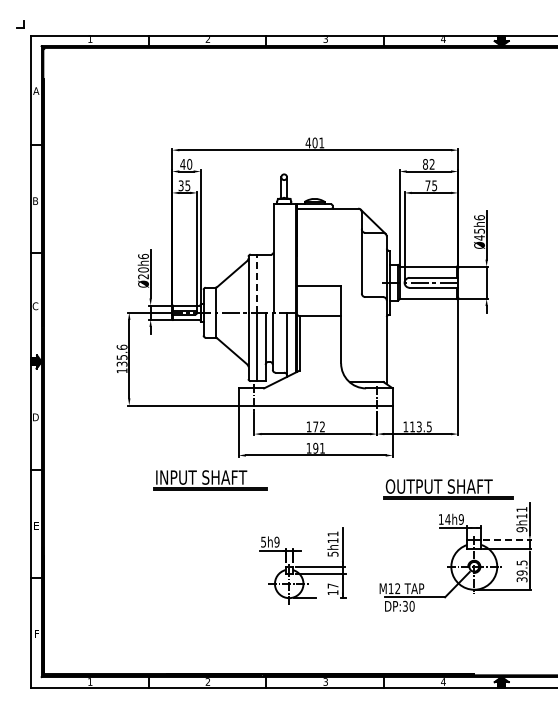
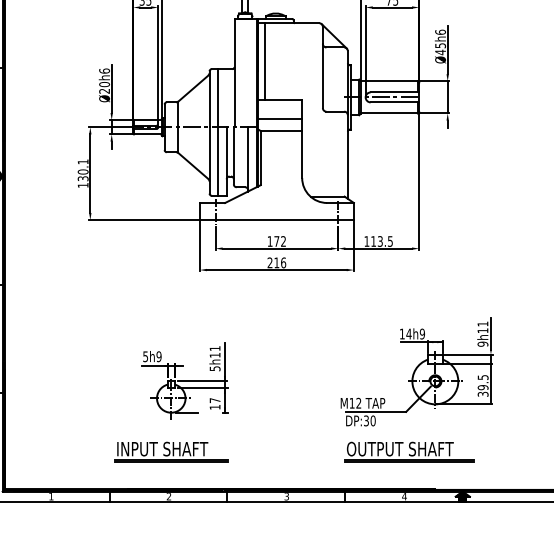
line: (304, 246) -> (265, 61), added
line: (257, 283) -> (218, 98), dashed -> solid
line: (318, 304) -> (279, 119), added
text: (121, 351) -> (82, 166), 135.6 -> 130.1
text: (315, 447) -> (276, 262), 191 -> 216
part: (210, 480) -> (171, 452), moved
part: (448, 489) -> (409, 452), moved
line: (507, 540) -> (468, 355), dashed -> solid
part: (302, 565) -> (184, 380), moved

